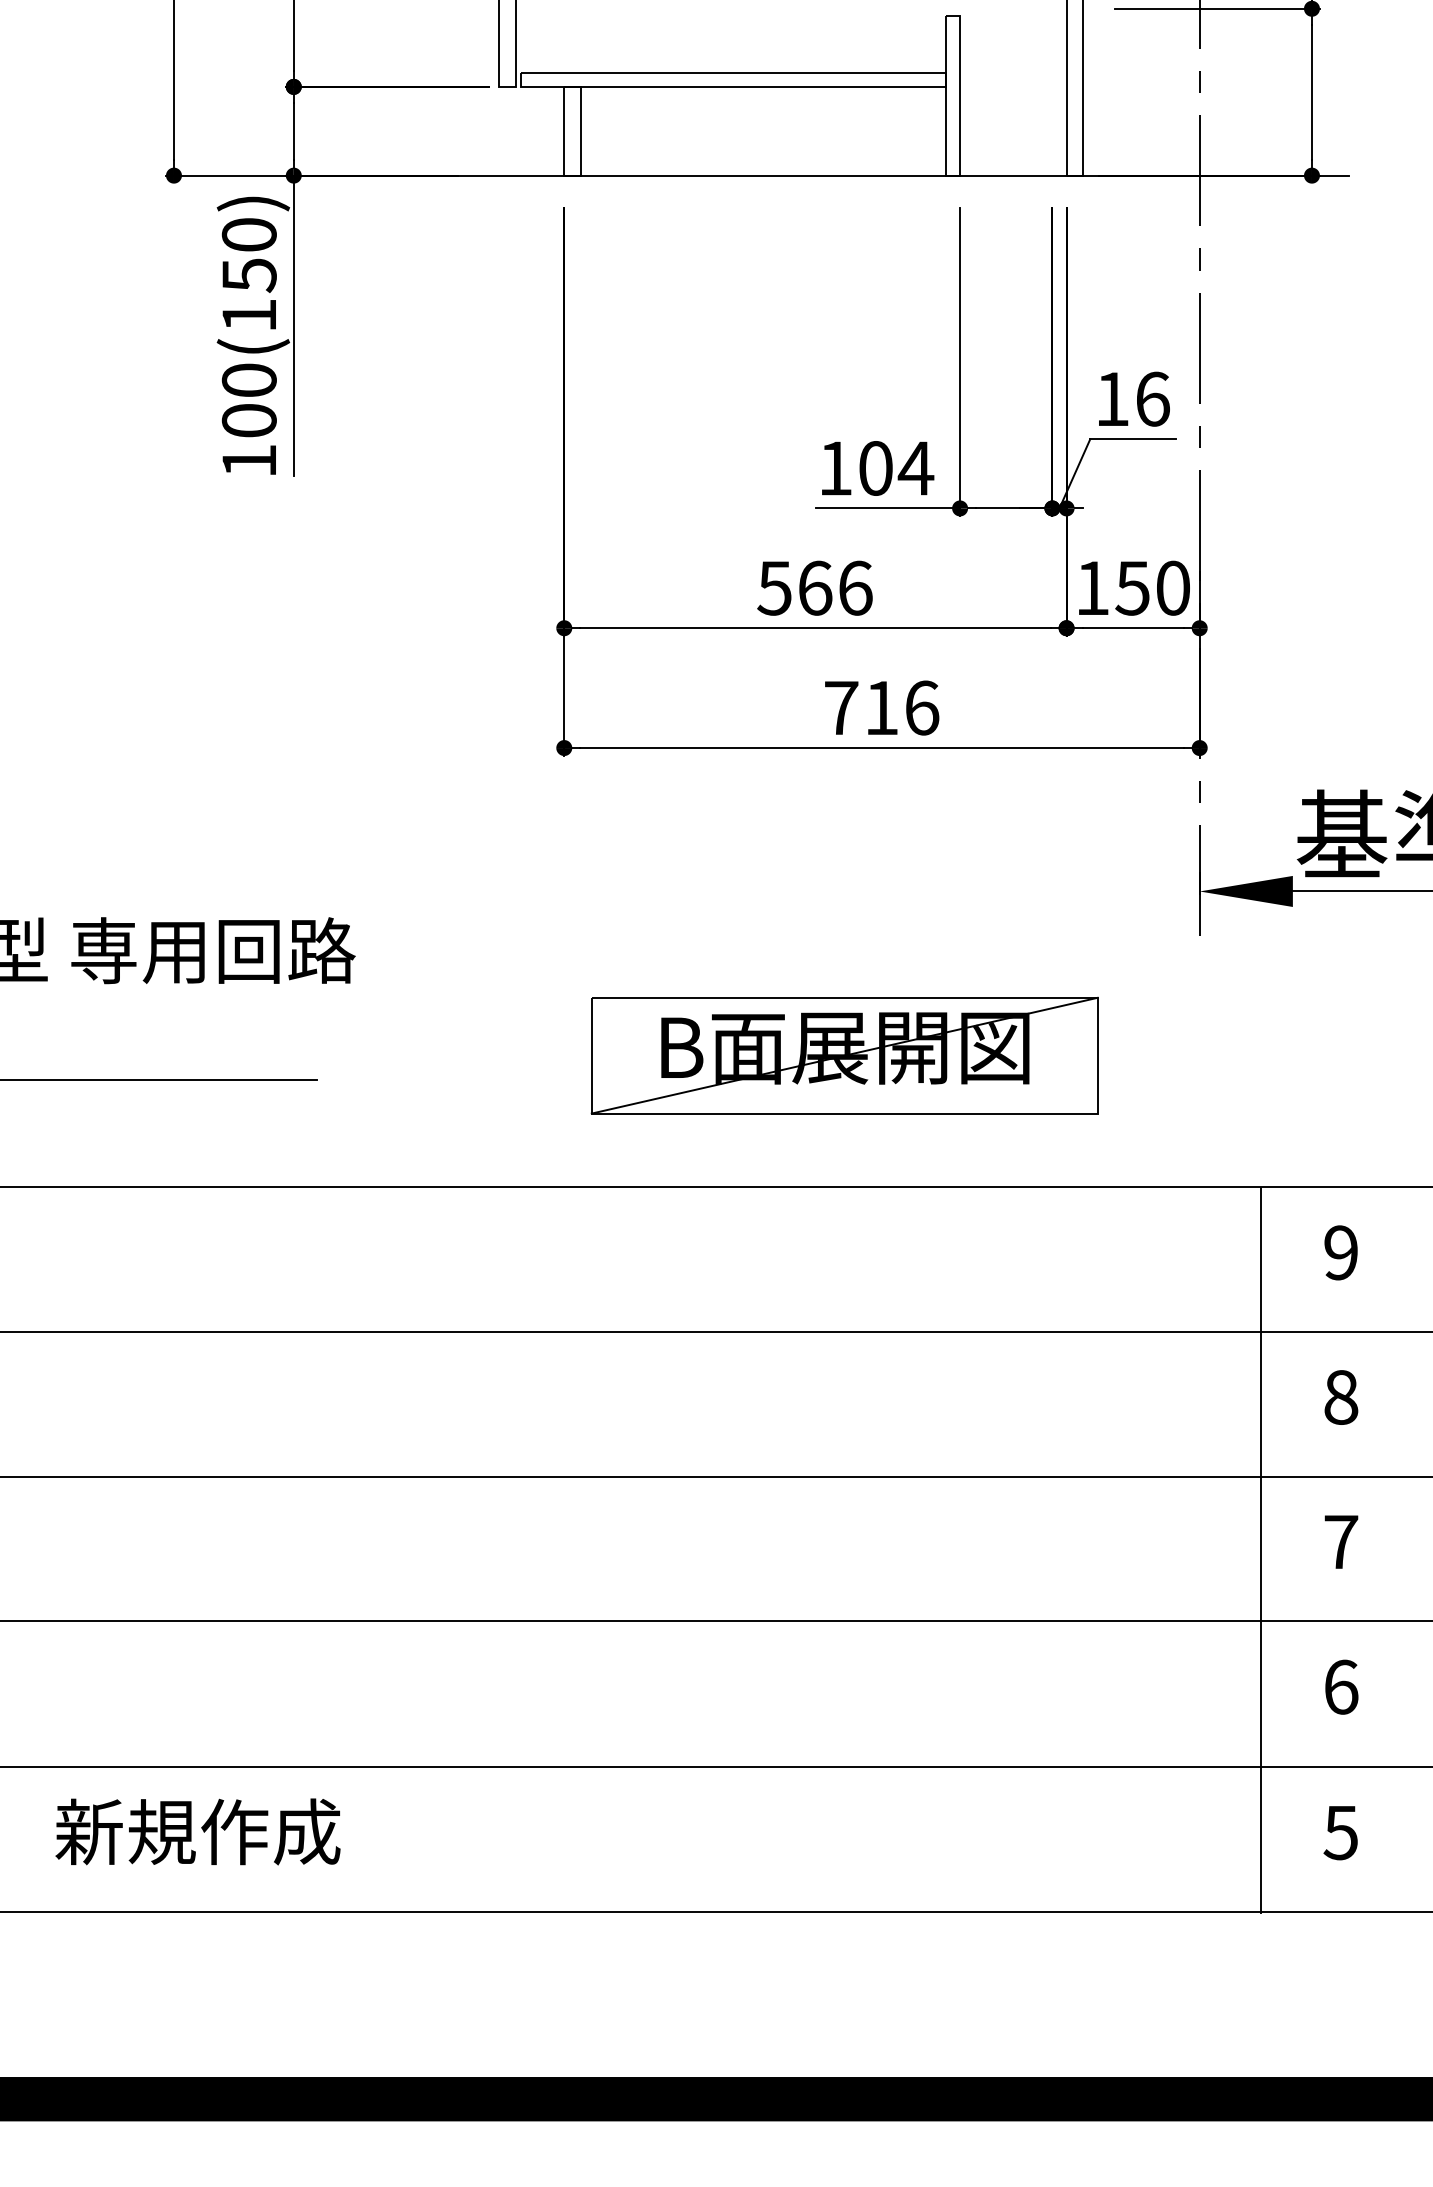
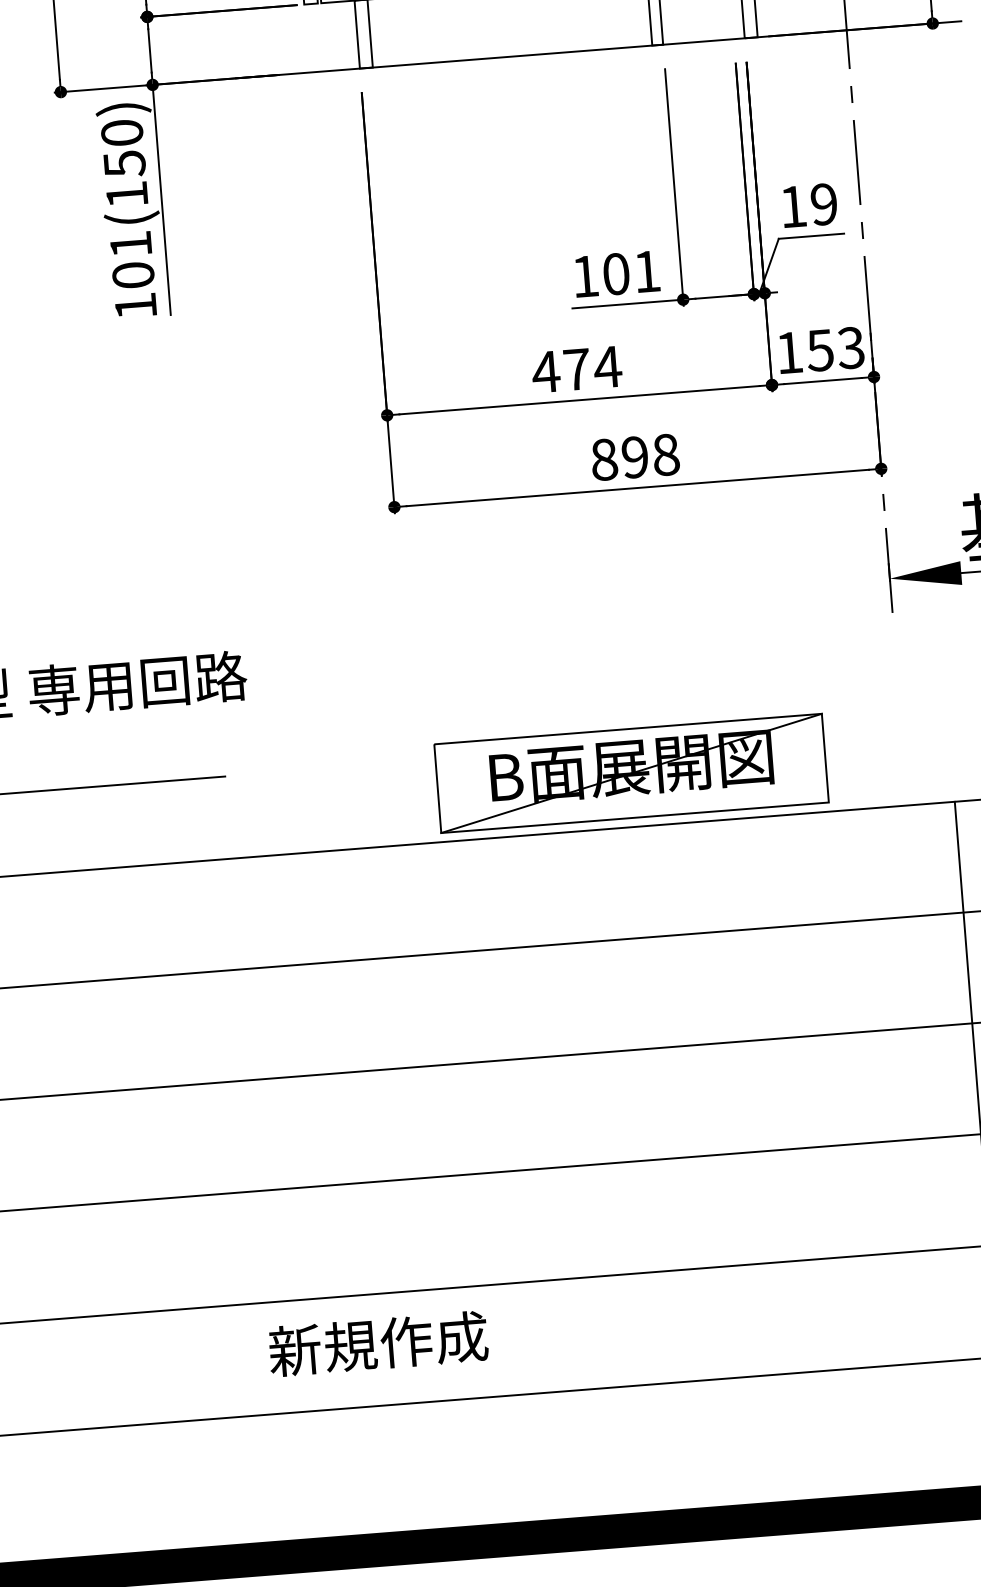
text: (248, 379) -> (130, 243), 100(150) -> 101(150)
text: (1152, 398) -> (823, 203), 16 -> 19
text: (915, 468) -> (646, 271), 104 -> 101
text: (814, 587) -> (576, 369), 566 -> 474
text: (1172, 587) -> (850, 347), 150 -> 153
text: (881, 707) -> (635, 456), 716 -> 898
part: (844, 1055) -> (631, 773), moved
text: (197, 1831) -> (377, 1343), moved

